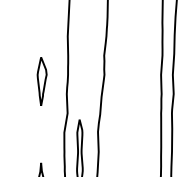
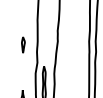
part: (42, 80) -> (23, 44), size x0.6

